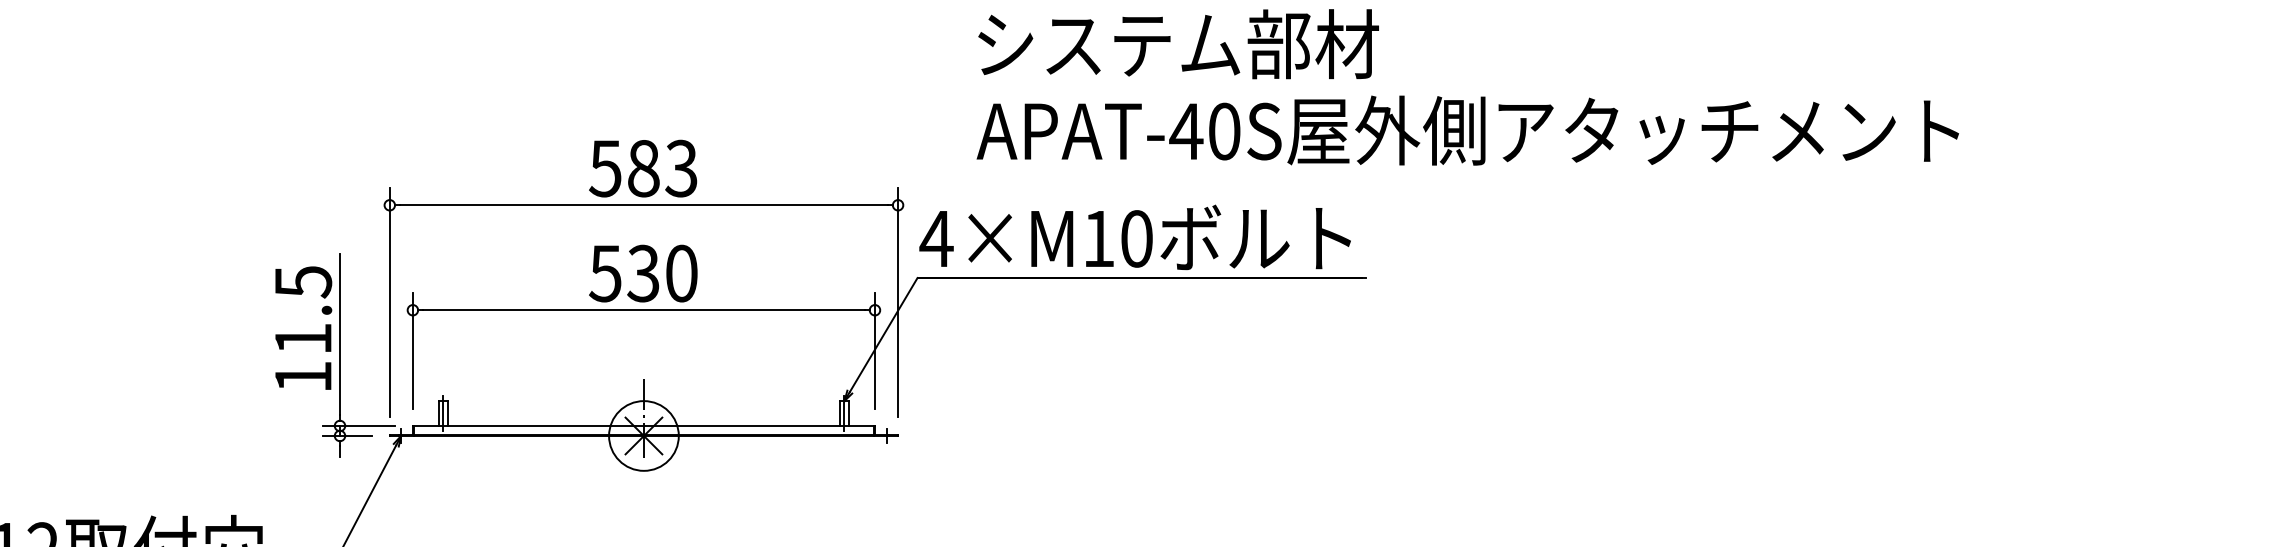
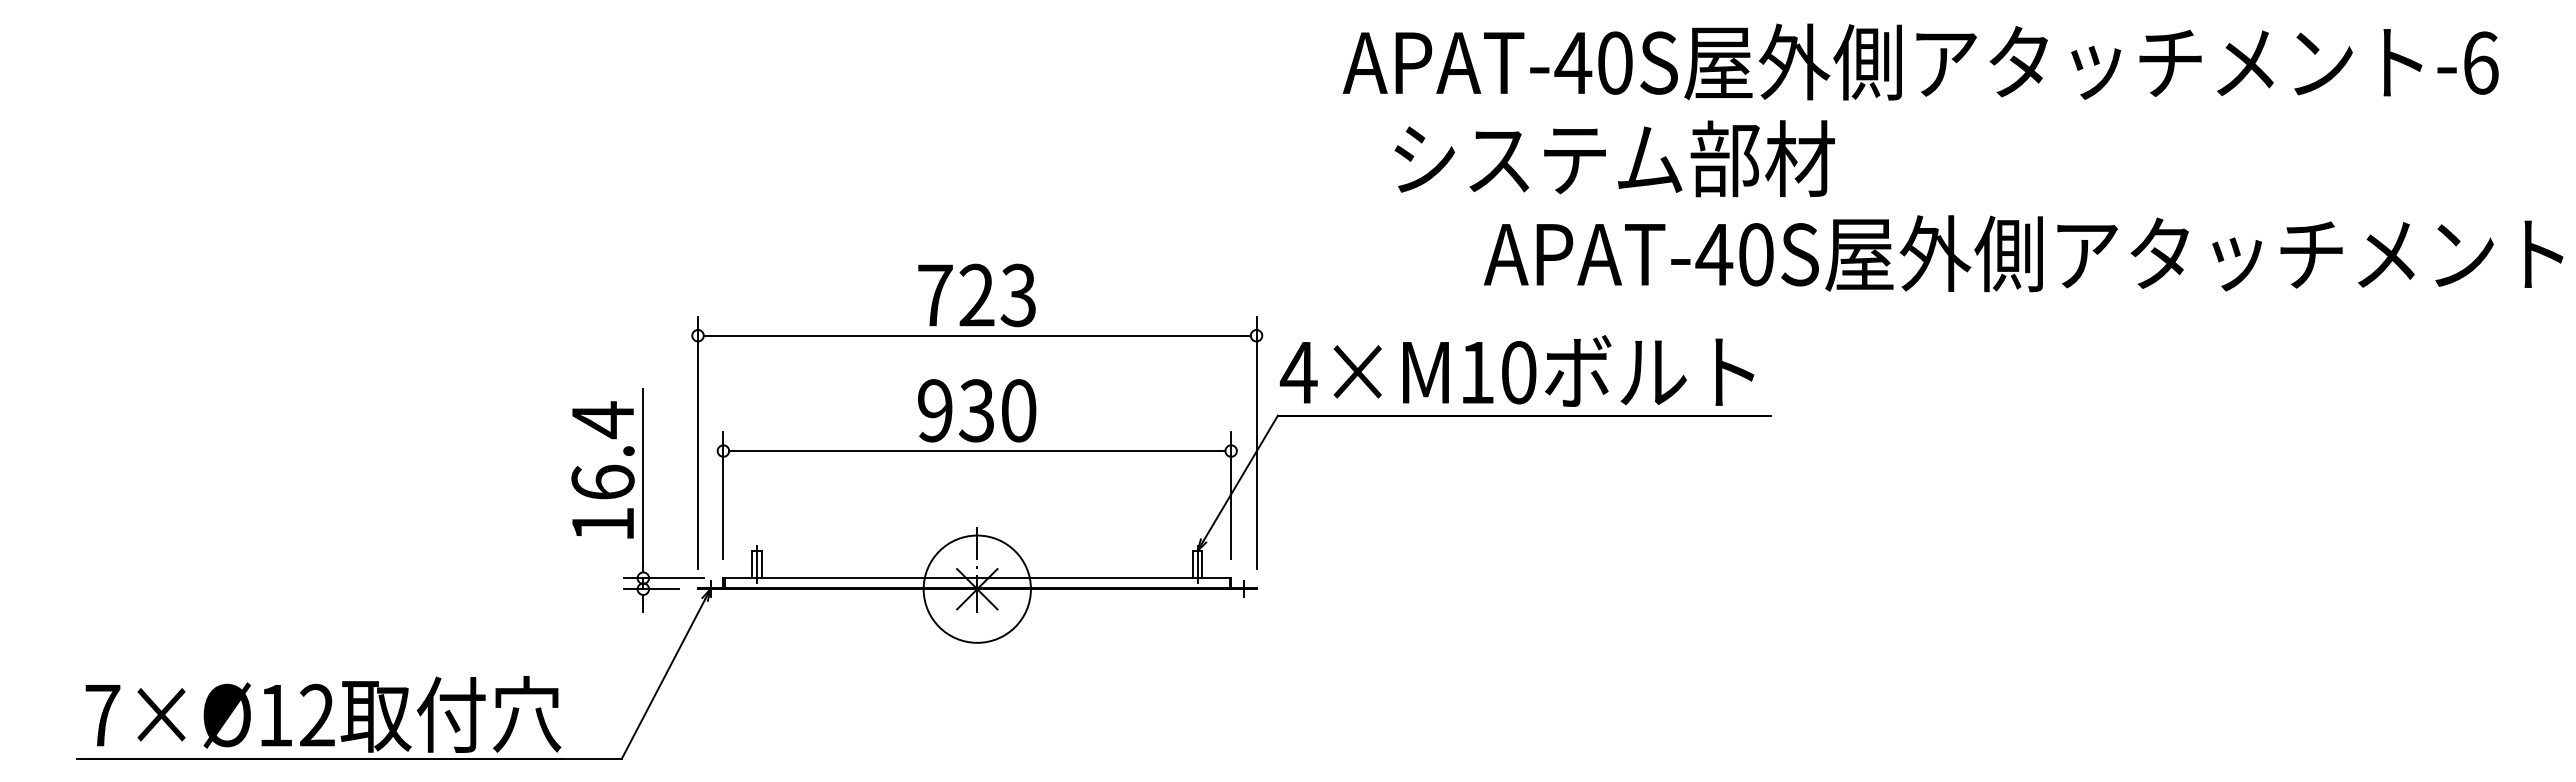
text: (1178, 44) -> (1614, 158), moved
text: (1467, 130) -> (2023, 253), moved
text: (624, 168) -> (955, 295), 583 -> 723
text: (604, 273) -> (934, 410), 530 -> 930
text: (302, 309) -> (602, 450), 11.5 -> 16.4
circle: (643, 435) -> (976, 588), size x1.4

